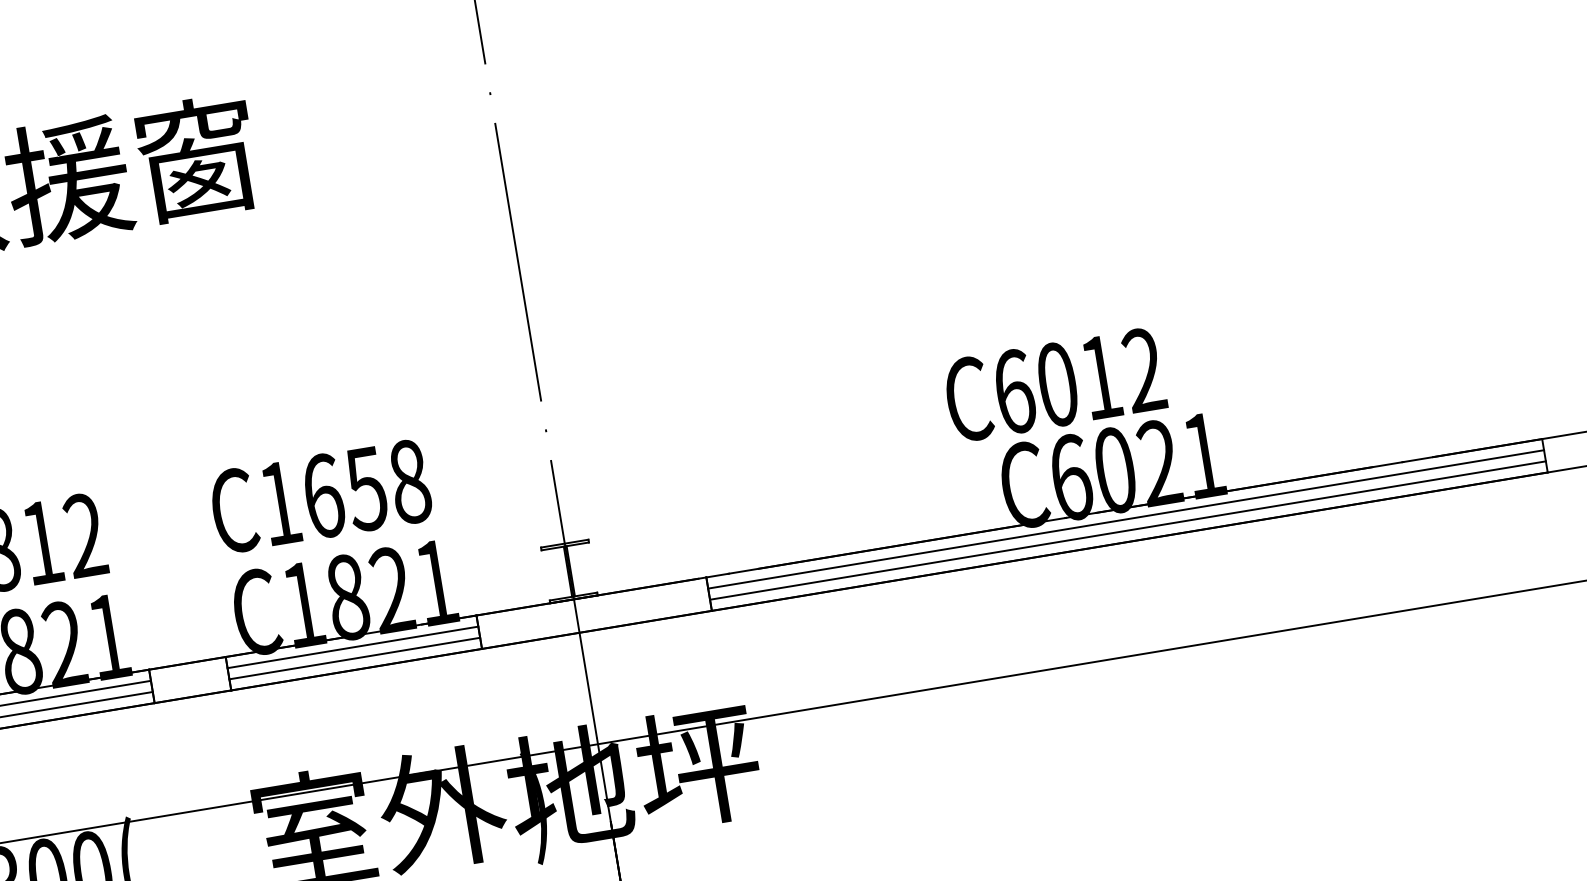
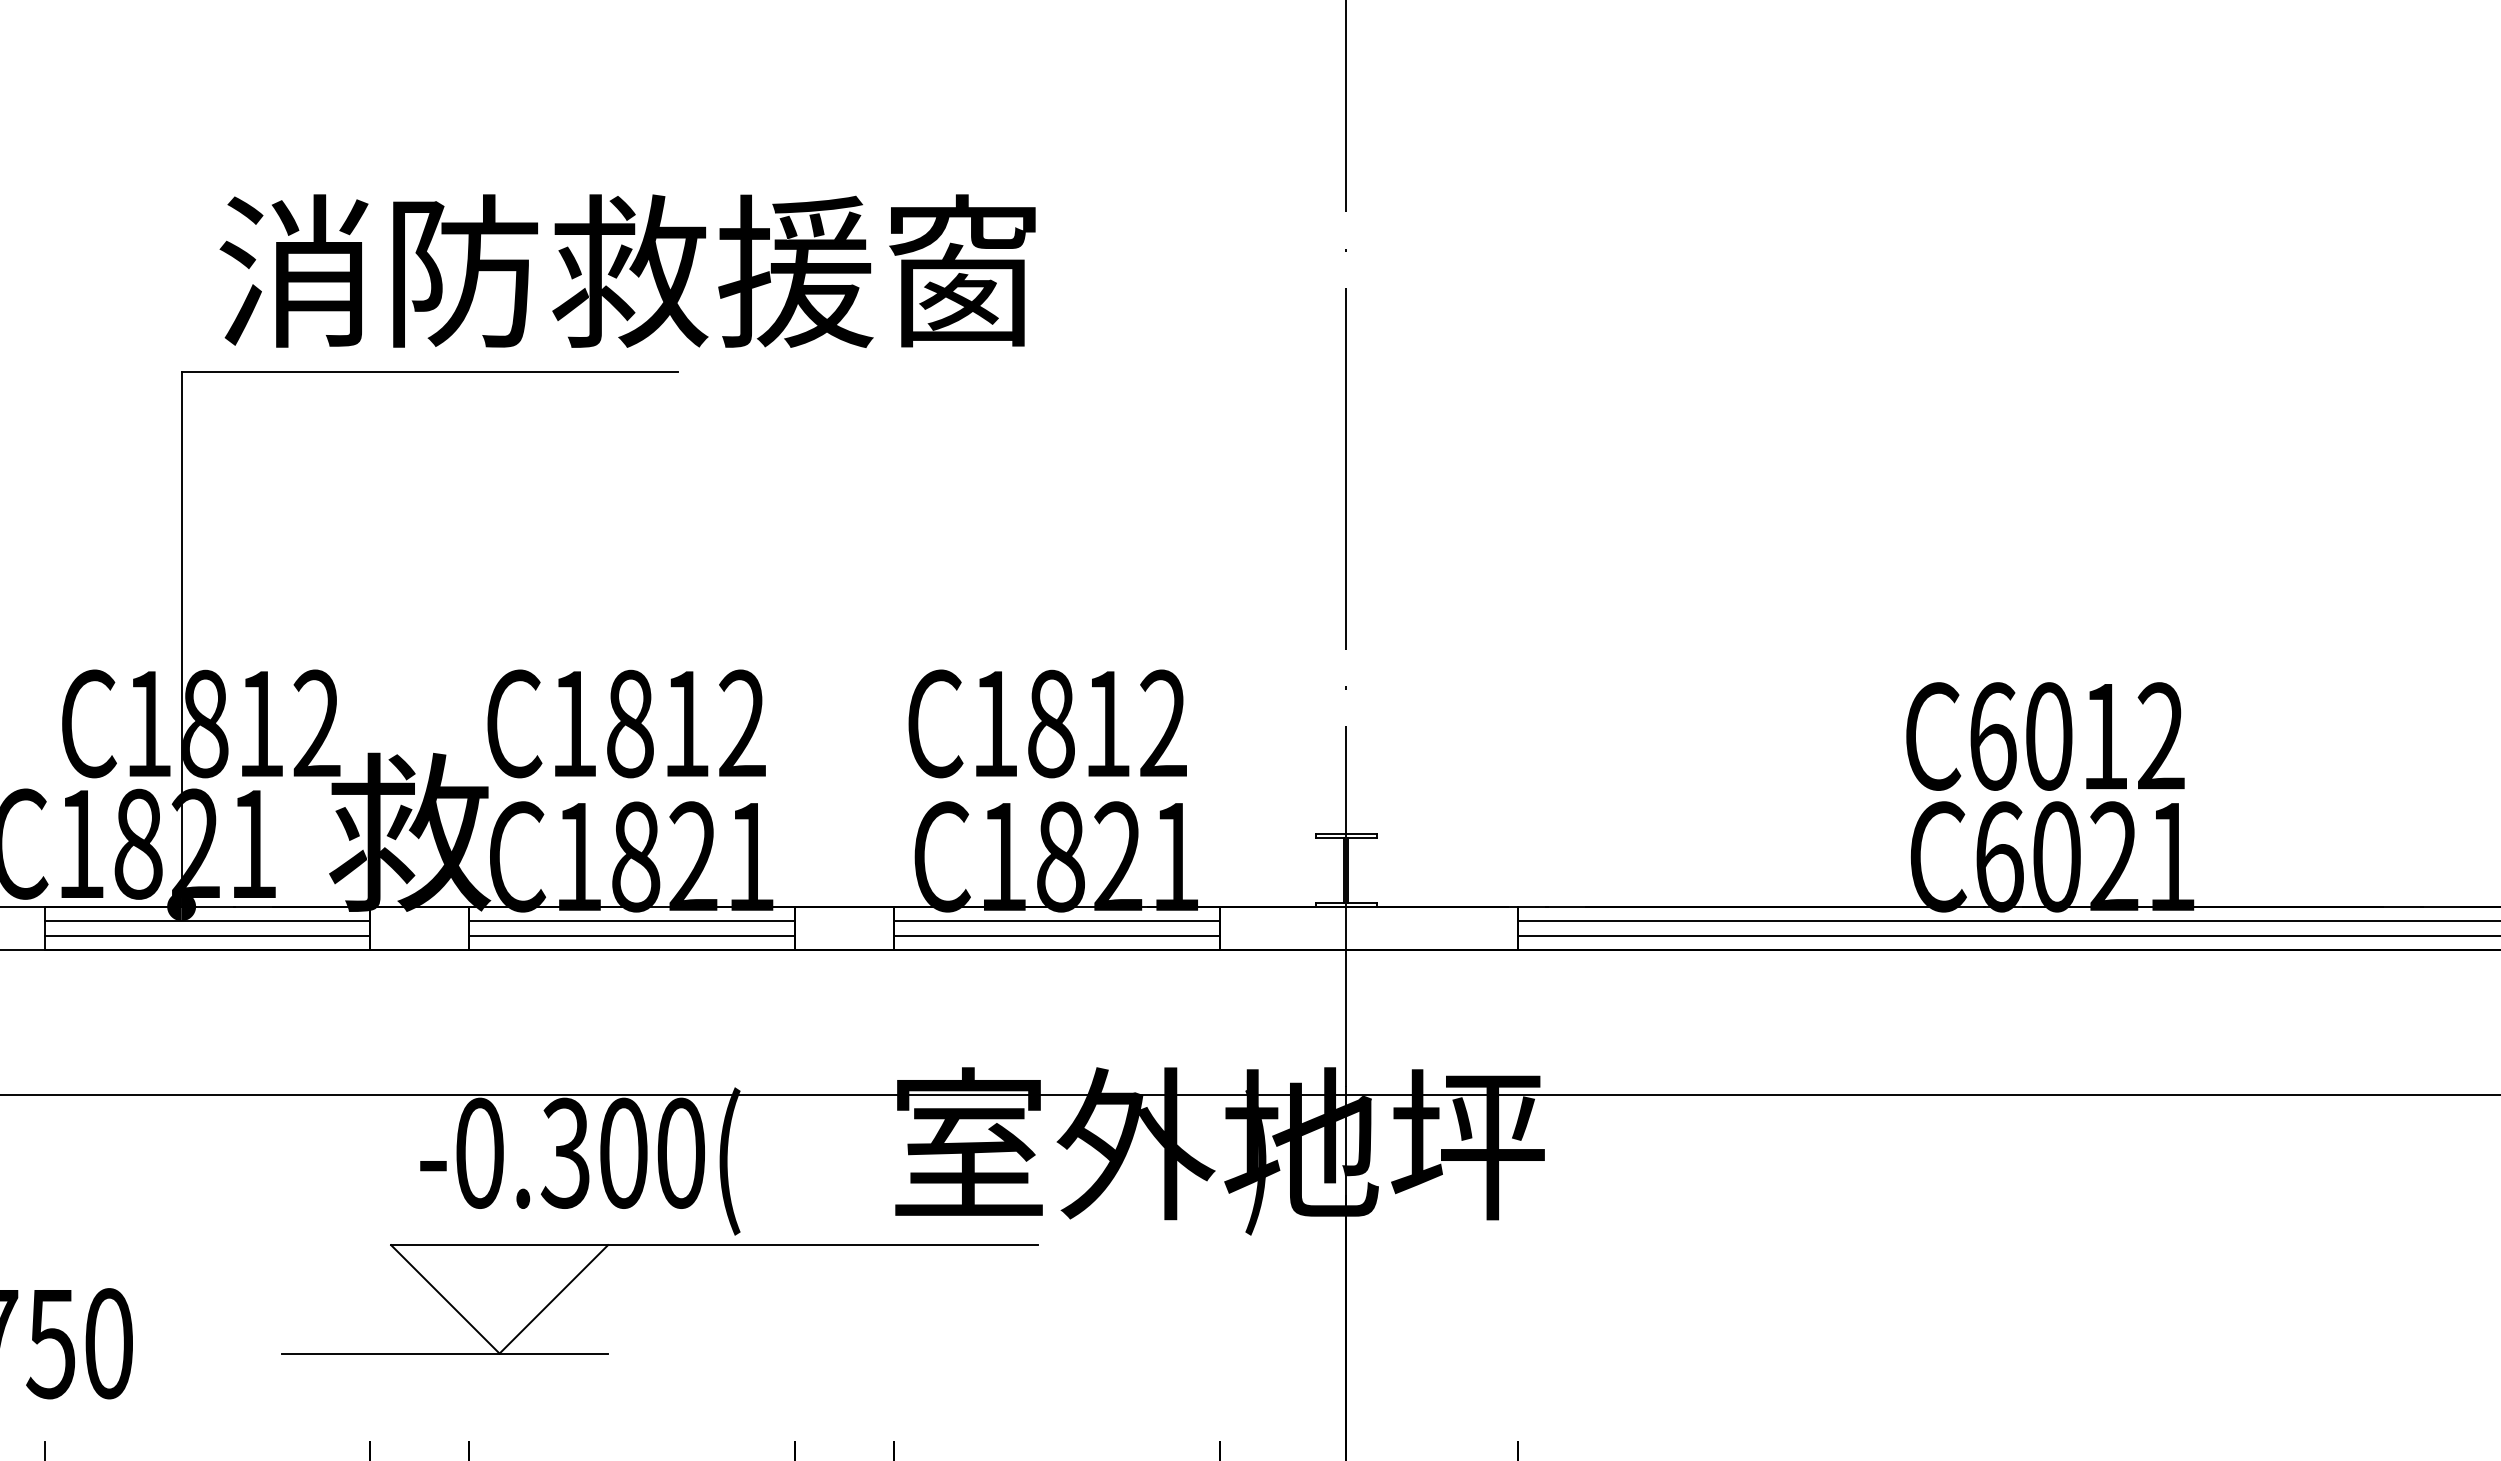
text: (1054, 385) -> (2045, 736), moved
text: (366, 488) -> (1107, 723), C1658 -> C1812

